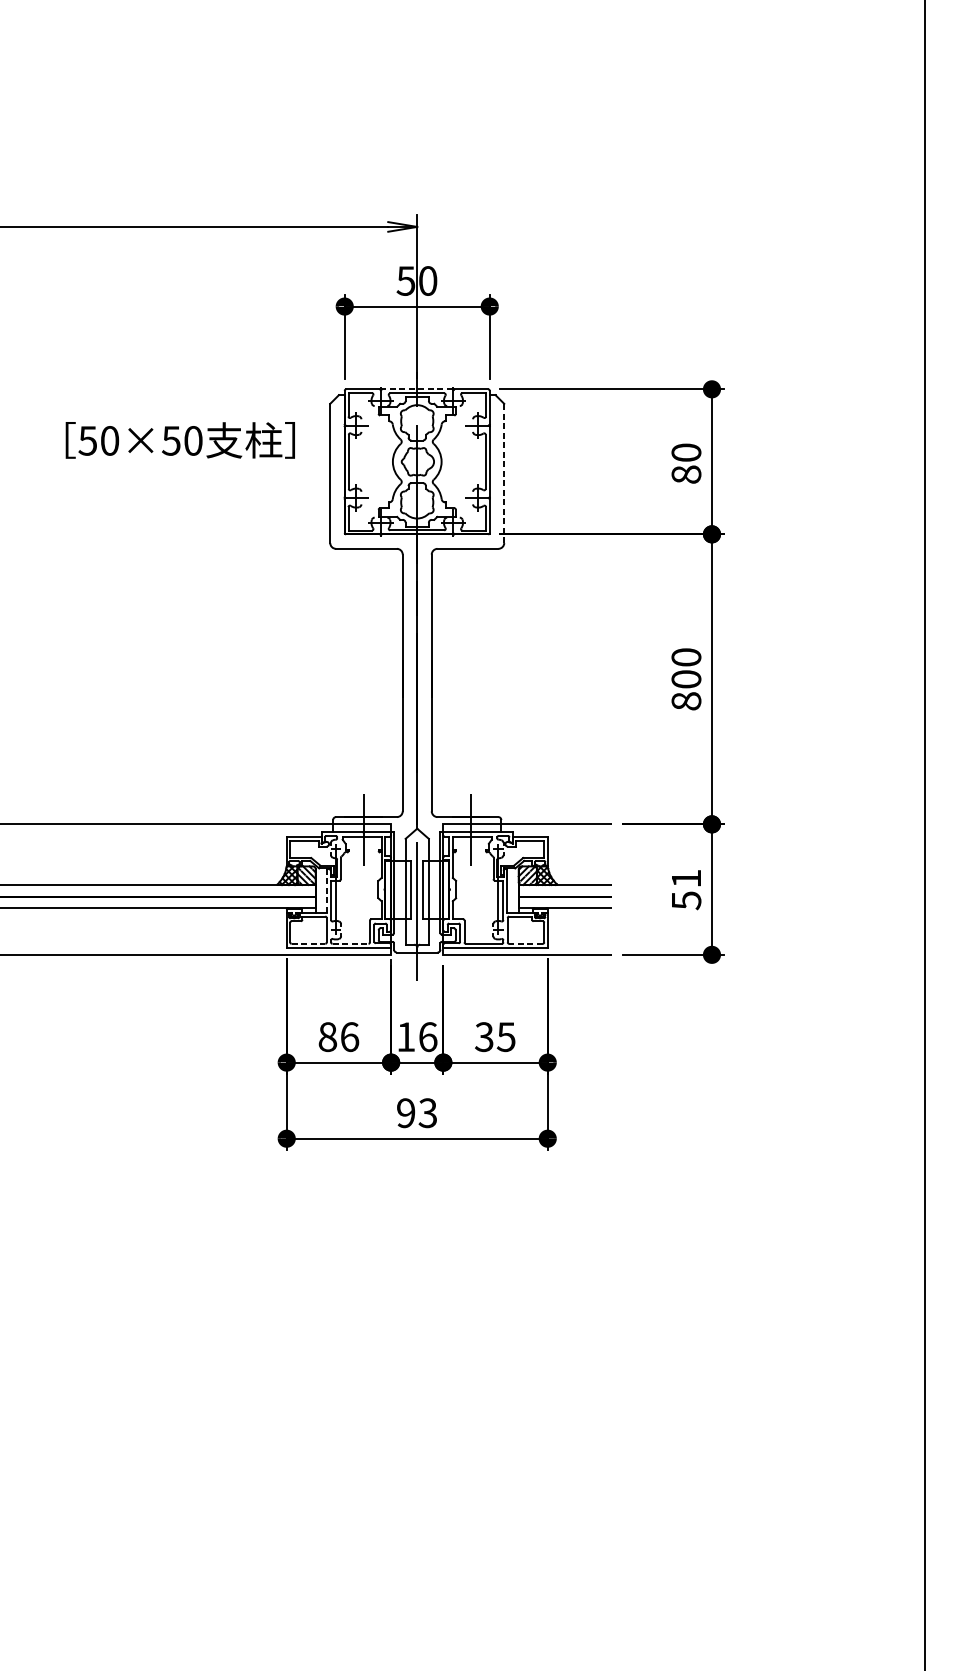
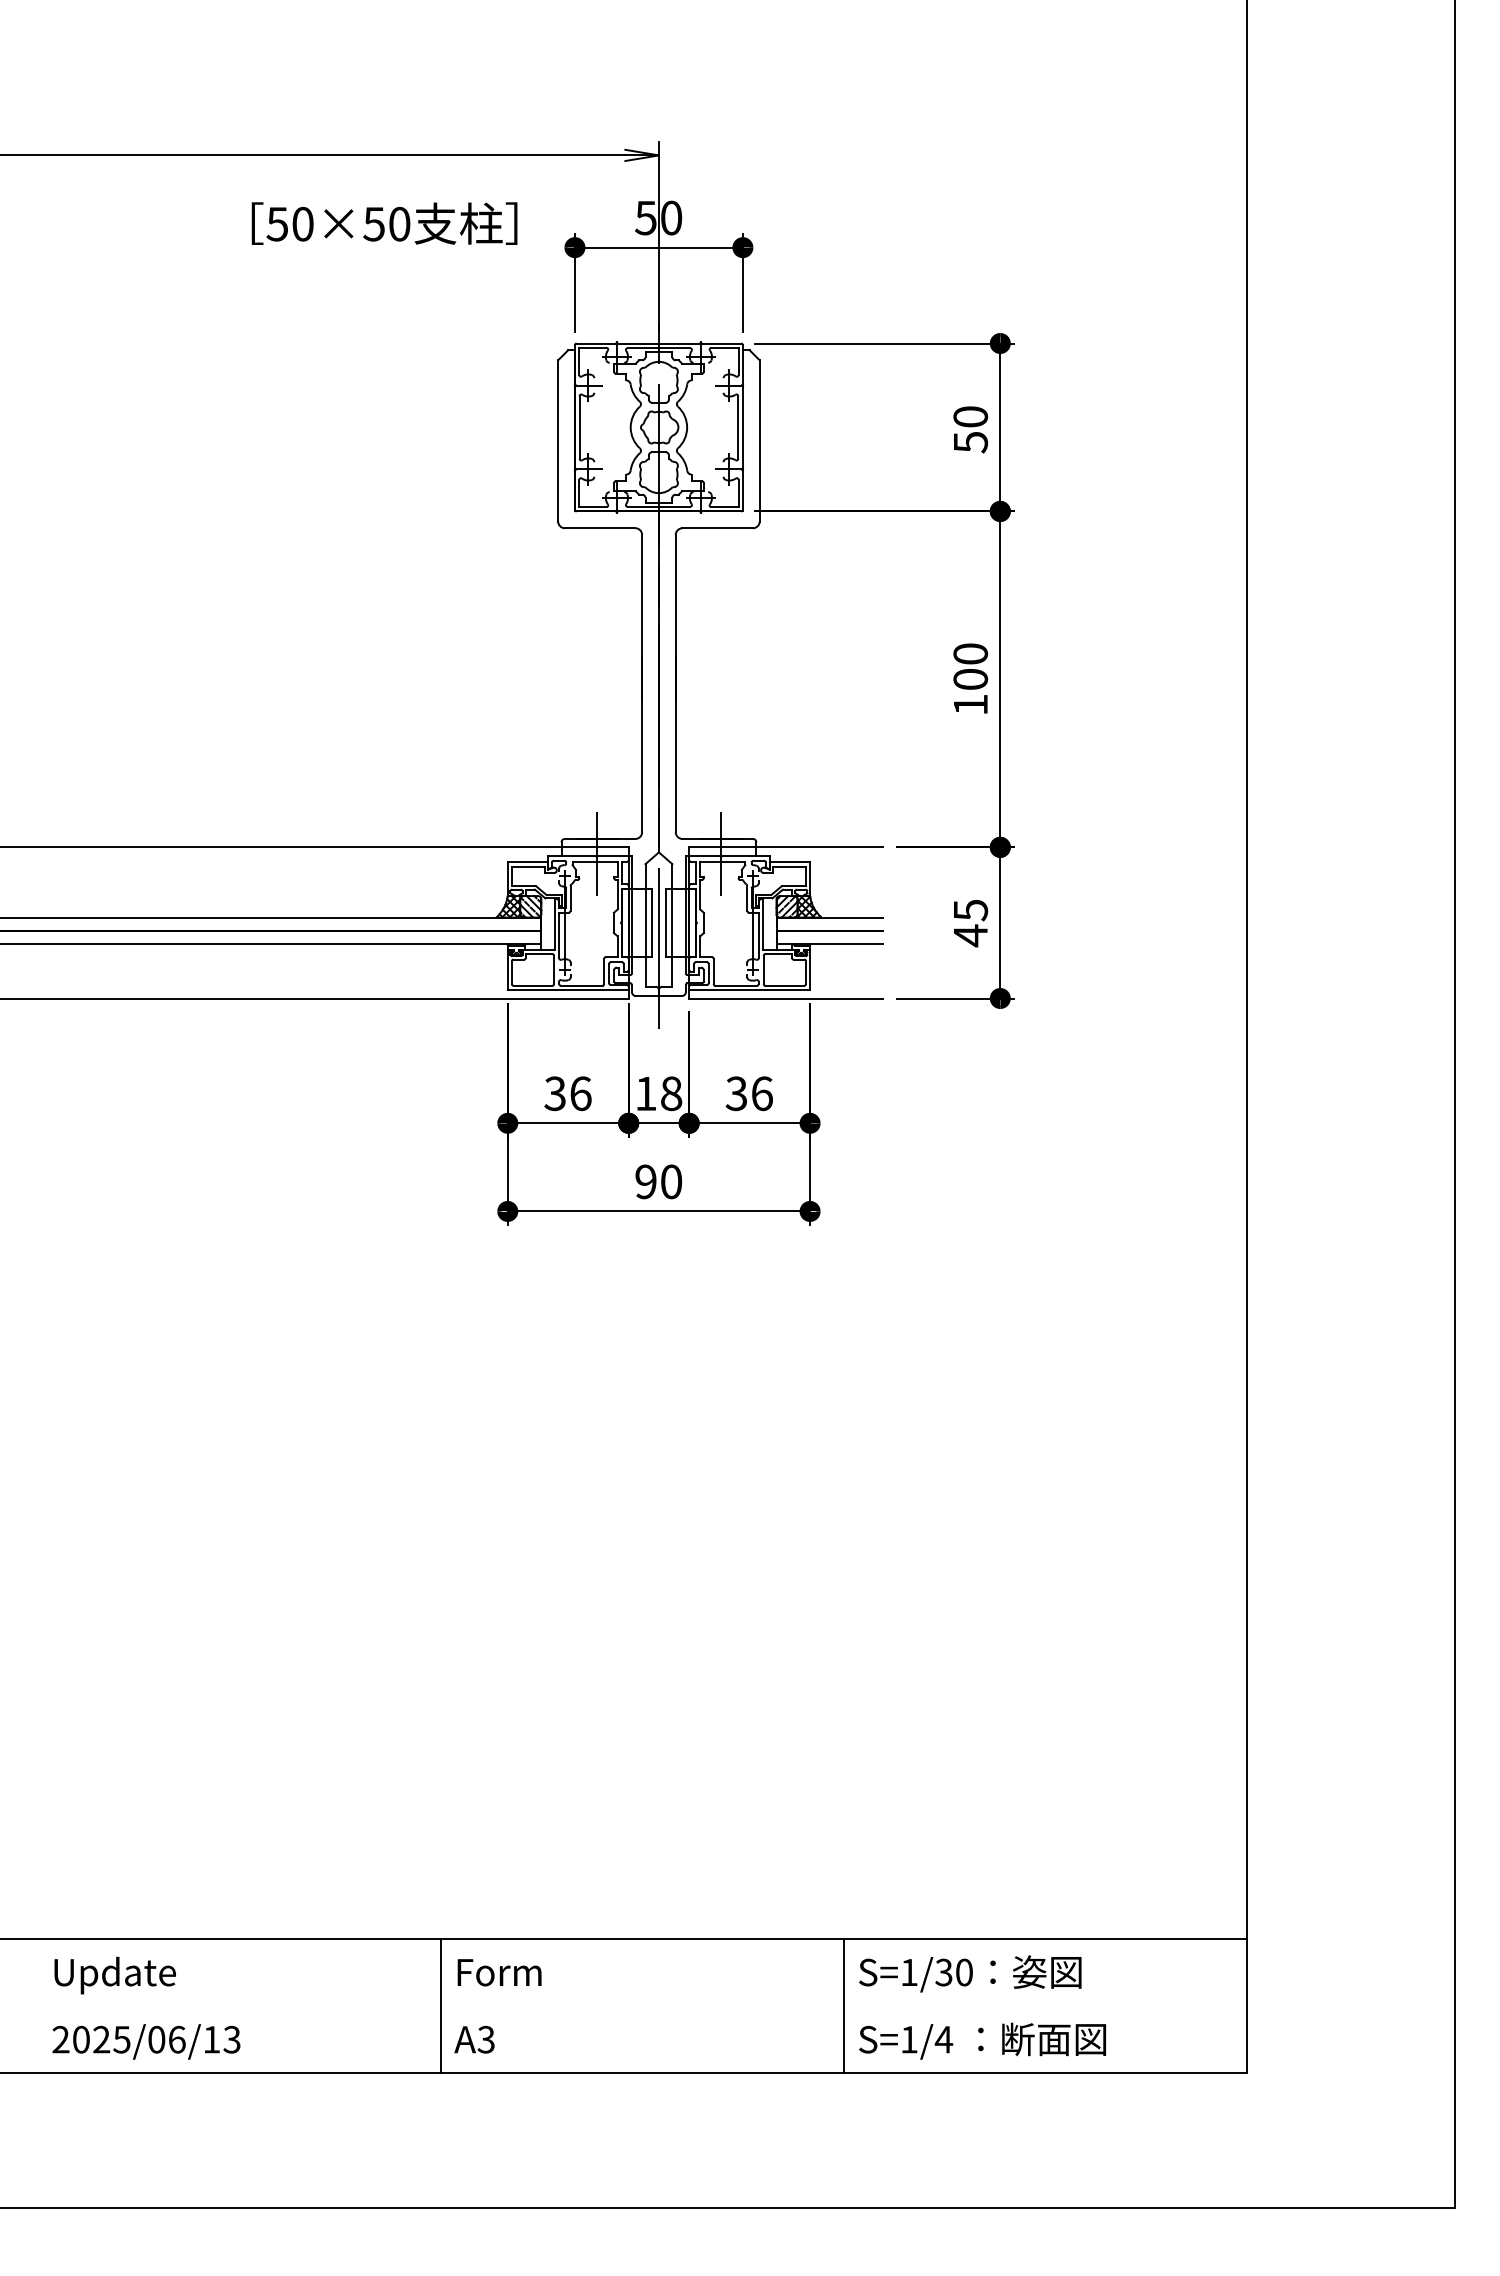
line: (416, 389) -> (658, 343), dashed -> solid
text: (180, 440) -> (384, 223), moved
line: (504, 473) -> (759, 440), dashed -> solid
text: (686, 474) -> (970, 442), 80 -> 50
text: (686, 701) -> (970, 704), 800 -> 100
line: (327, 890) -> (554, 924), dashed -> solid
text: (687, 890) -> (971, 923), 51 -> 45
line: (308, 943) -> (533, 985), dashed -> solid
line: (350, 943) -> (581, 985), dashed -> solid
line: (525, 943) -> (784, 985), dashed -> solid
text: (327, 1036) -> (555, 1093), 86 -> 36
text: (428, 1036) -> (671, 1093), 16 -> 18
text: (505, 1036) -> (761, 1093), 35 -> 36
text: (428, 1112) -> (671, 1181), 93 -> 90

